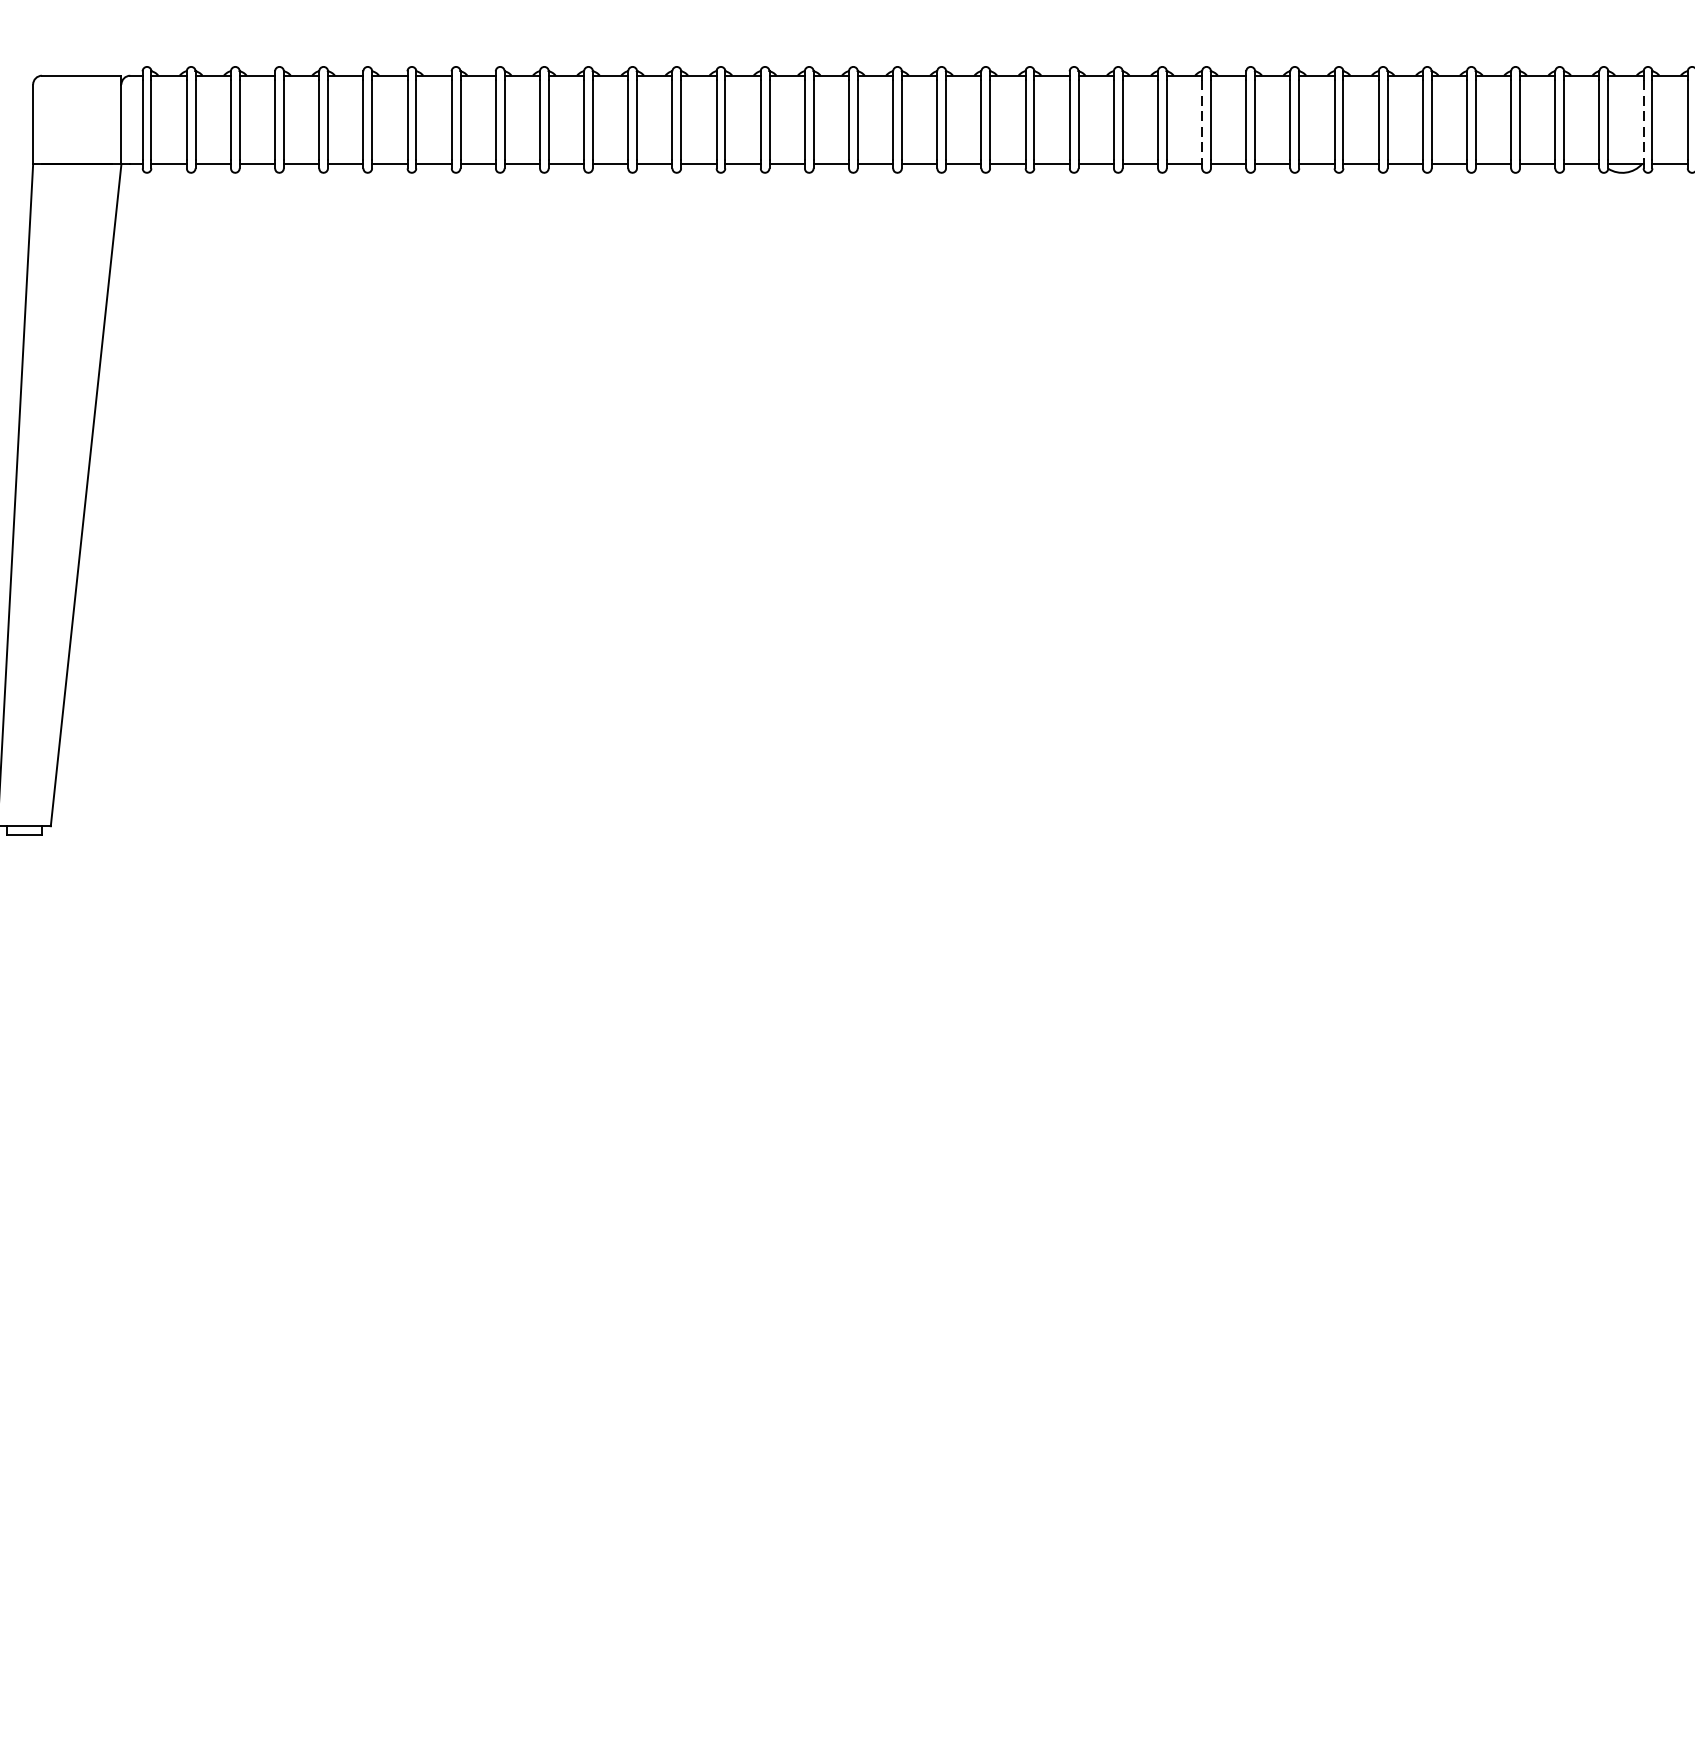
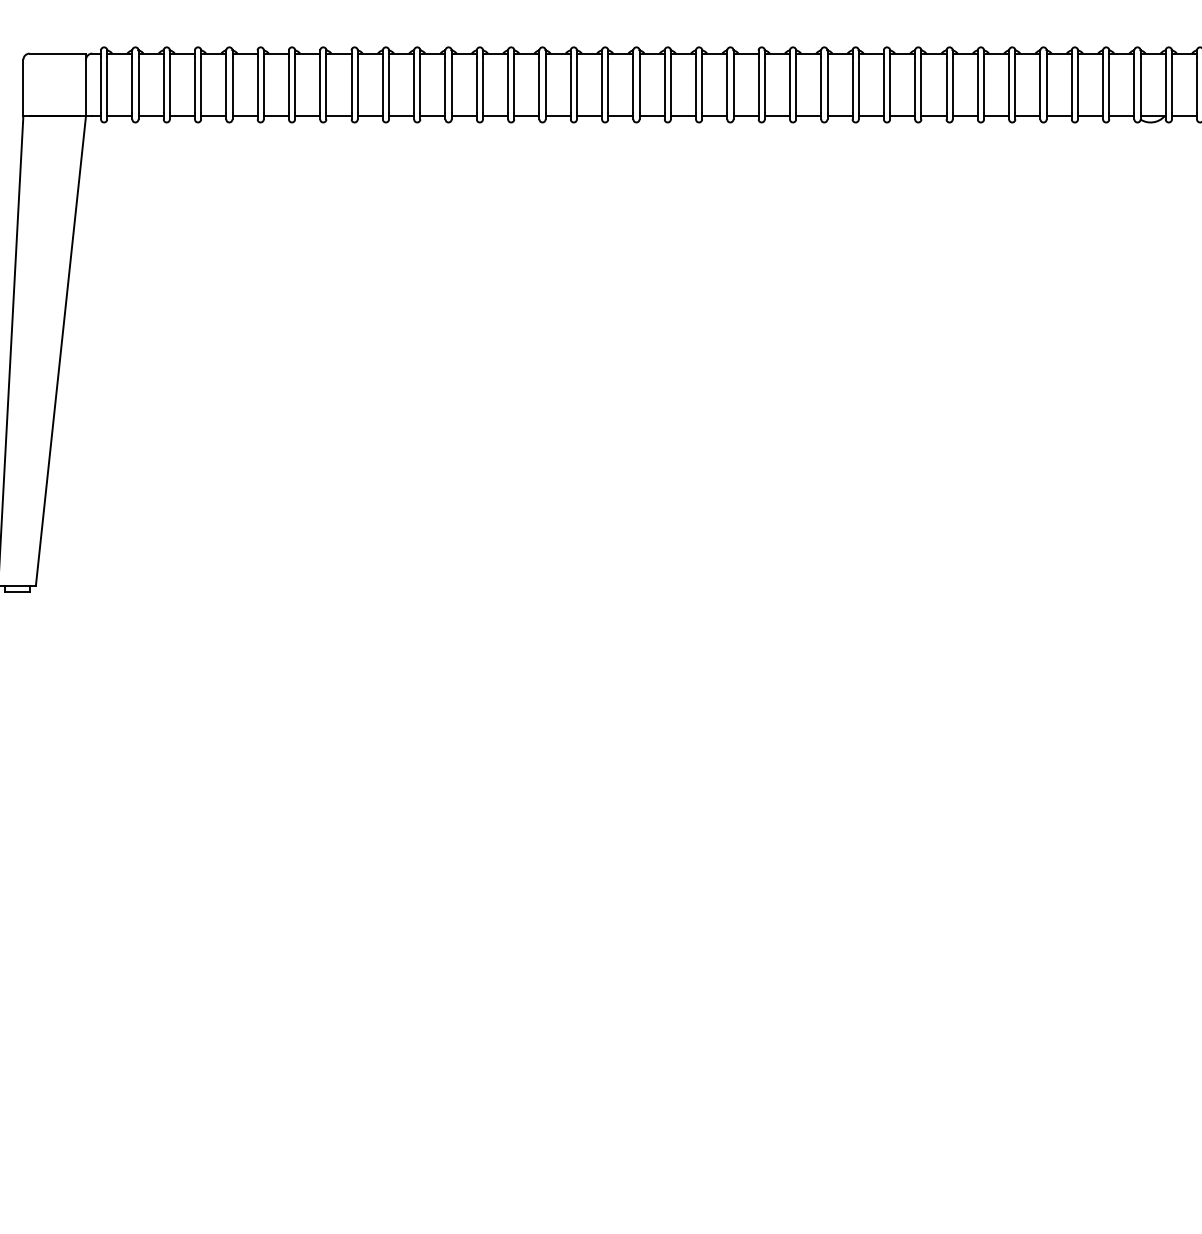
line: (1202, 120) -> (852, 85), dashed -> solid
line: (1643, 120) -> (1165, 85), dashed -> solid

